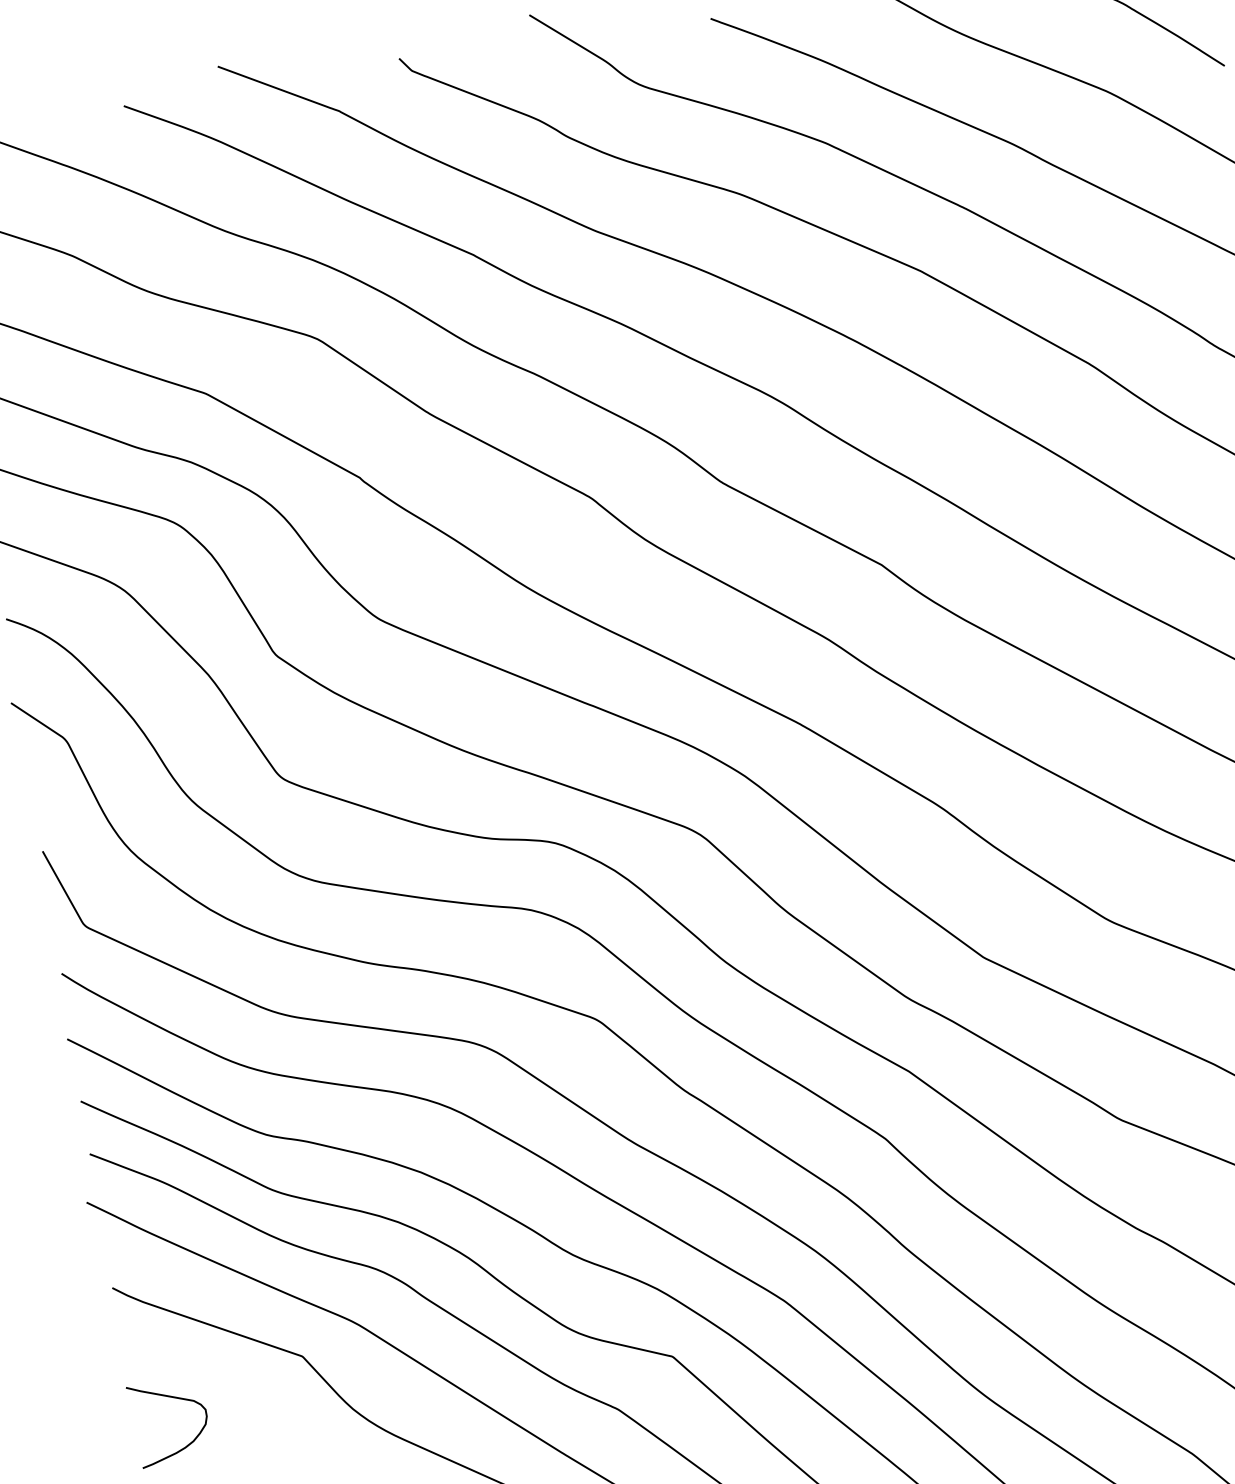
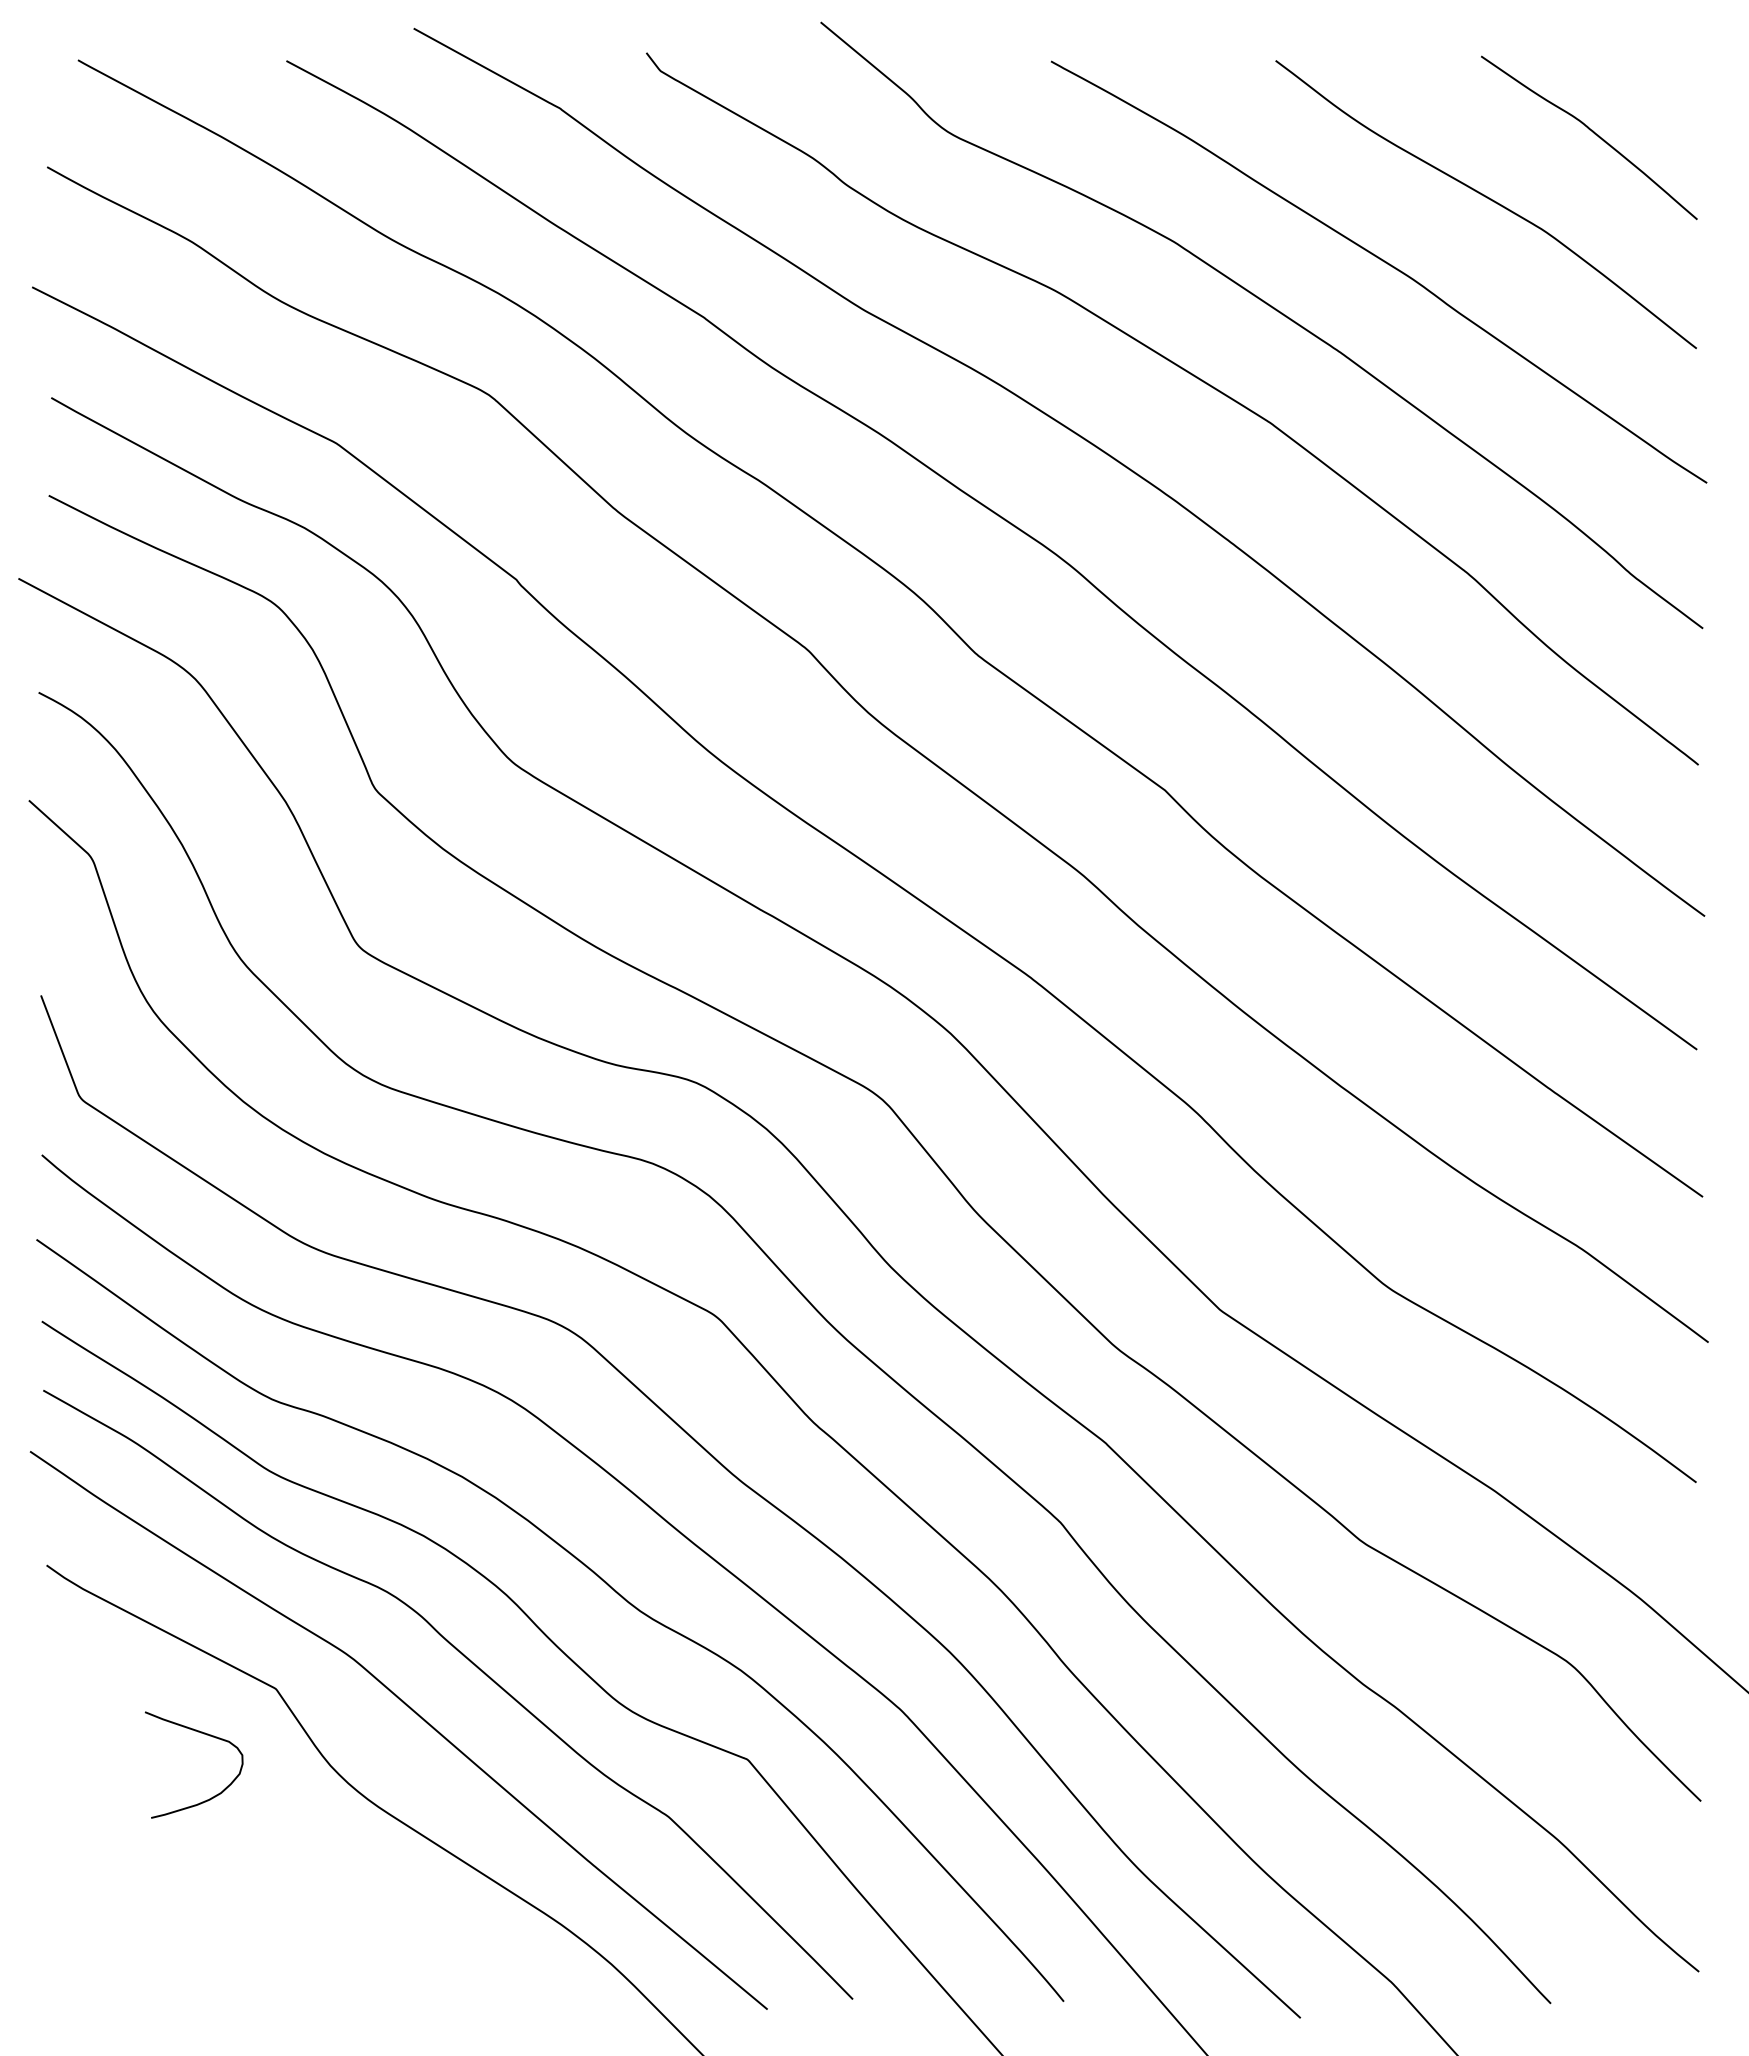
curve: (173, 1398) -> (203, 1734), moved

